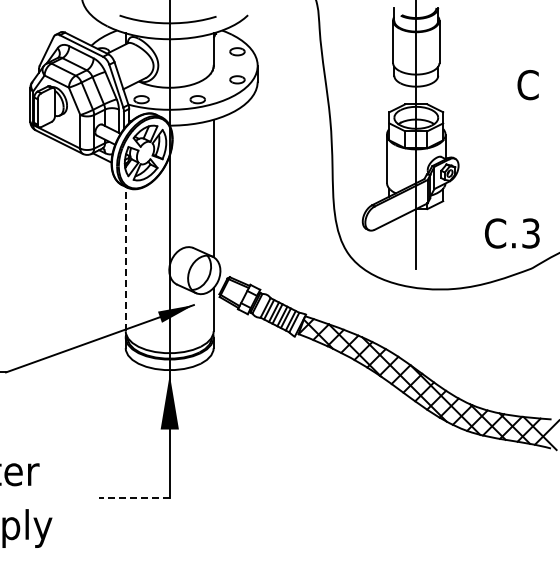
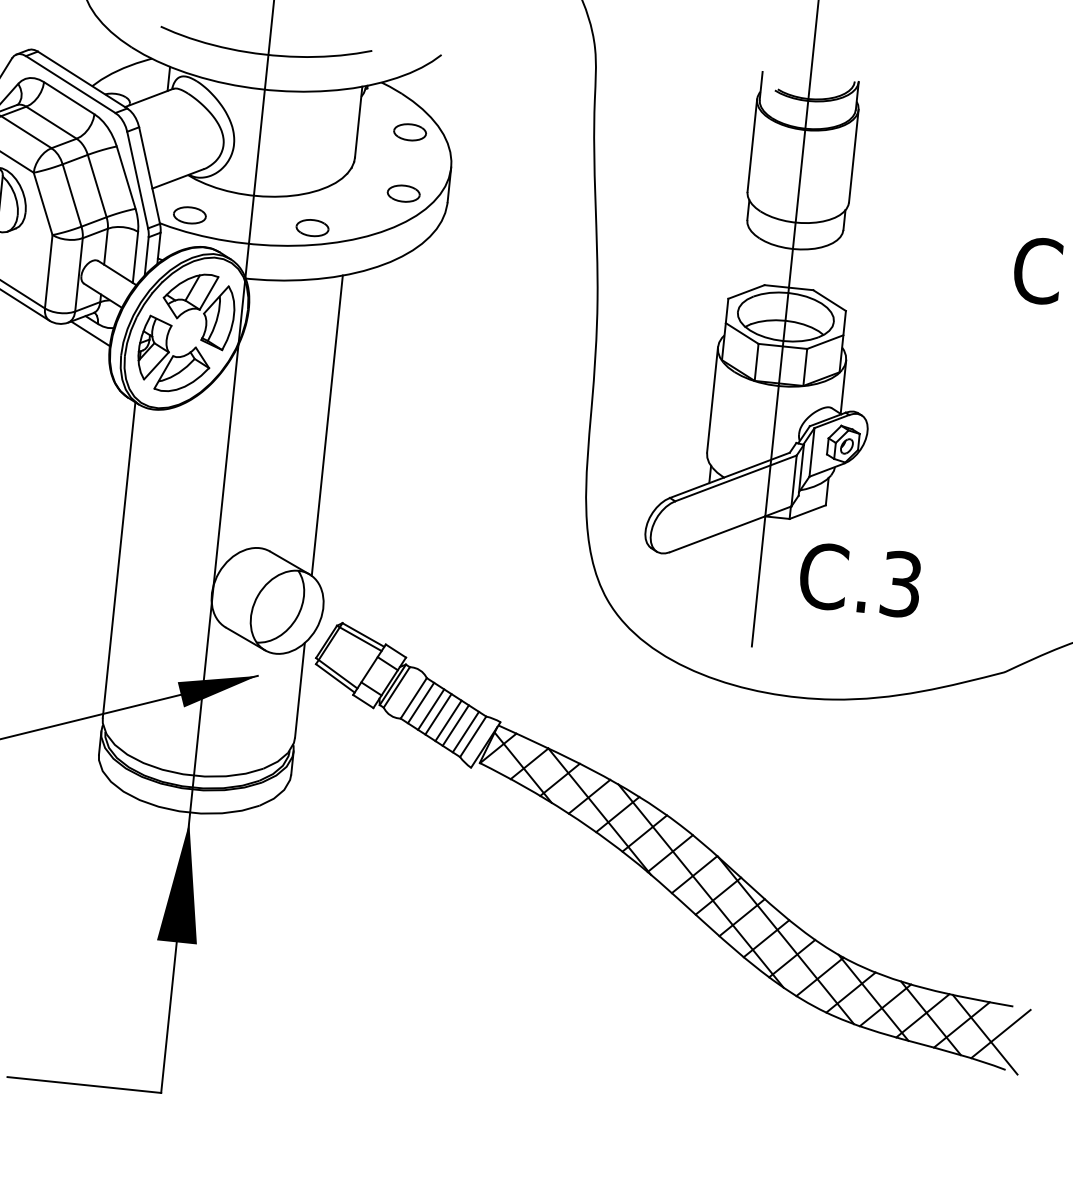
text: (512, 233) -> (860, 580), moved
line: (125, 258) -> (118, 558), dashed -> solid
line: (134, 498) -> (84, 1085), dashed -> solid

